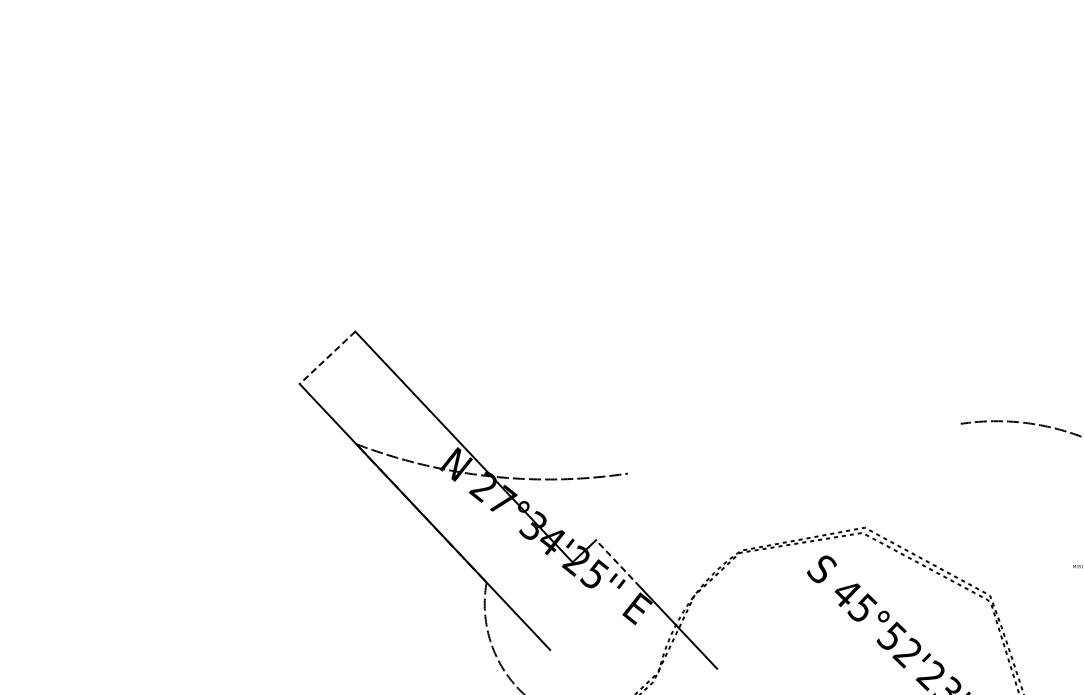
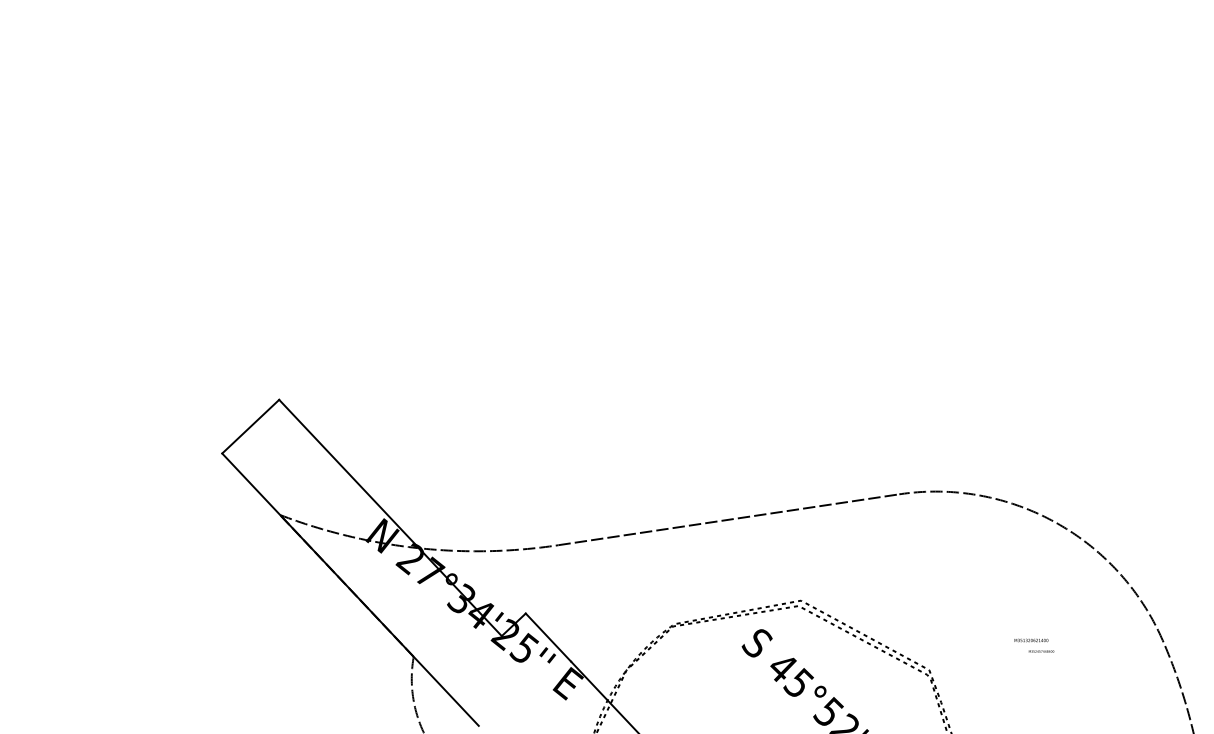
line: (327, 358) -> (250, 427), dashed -> solid
line: (793, 448) -> (728, 519), added
line: (618, 563) -> (548, 637), dashed -> solid

